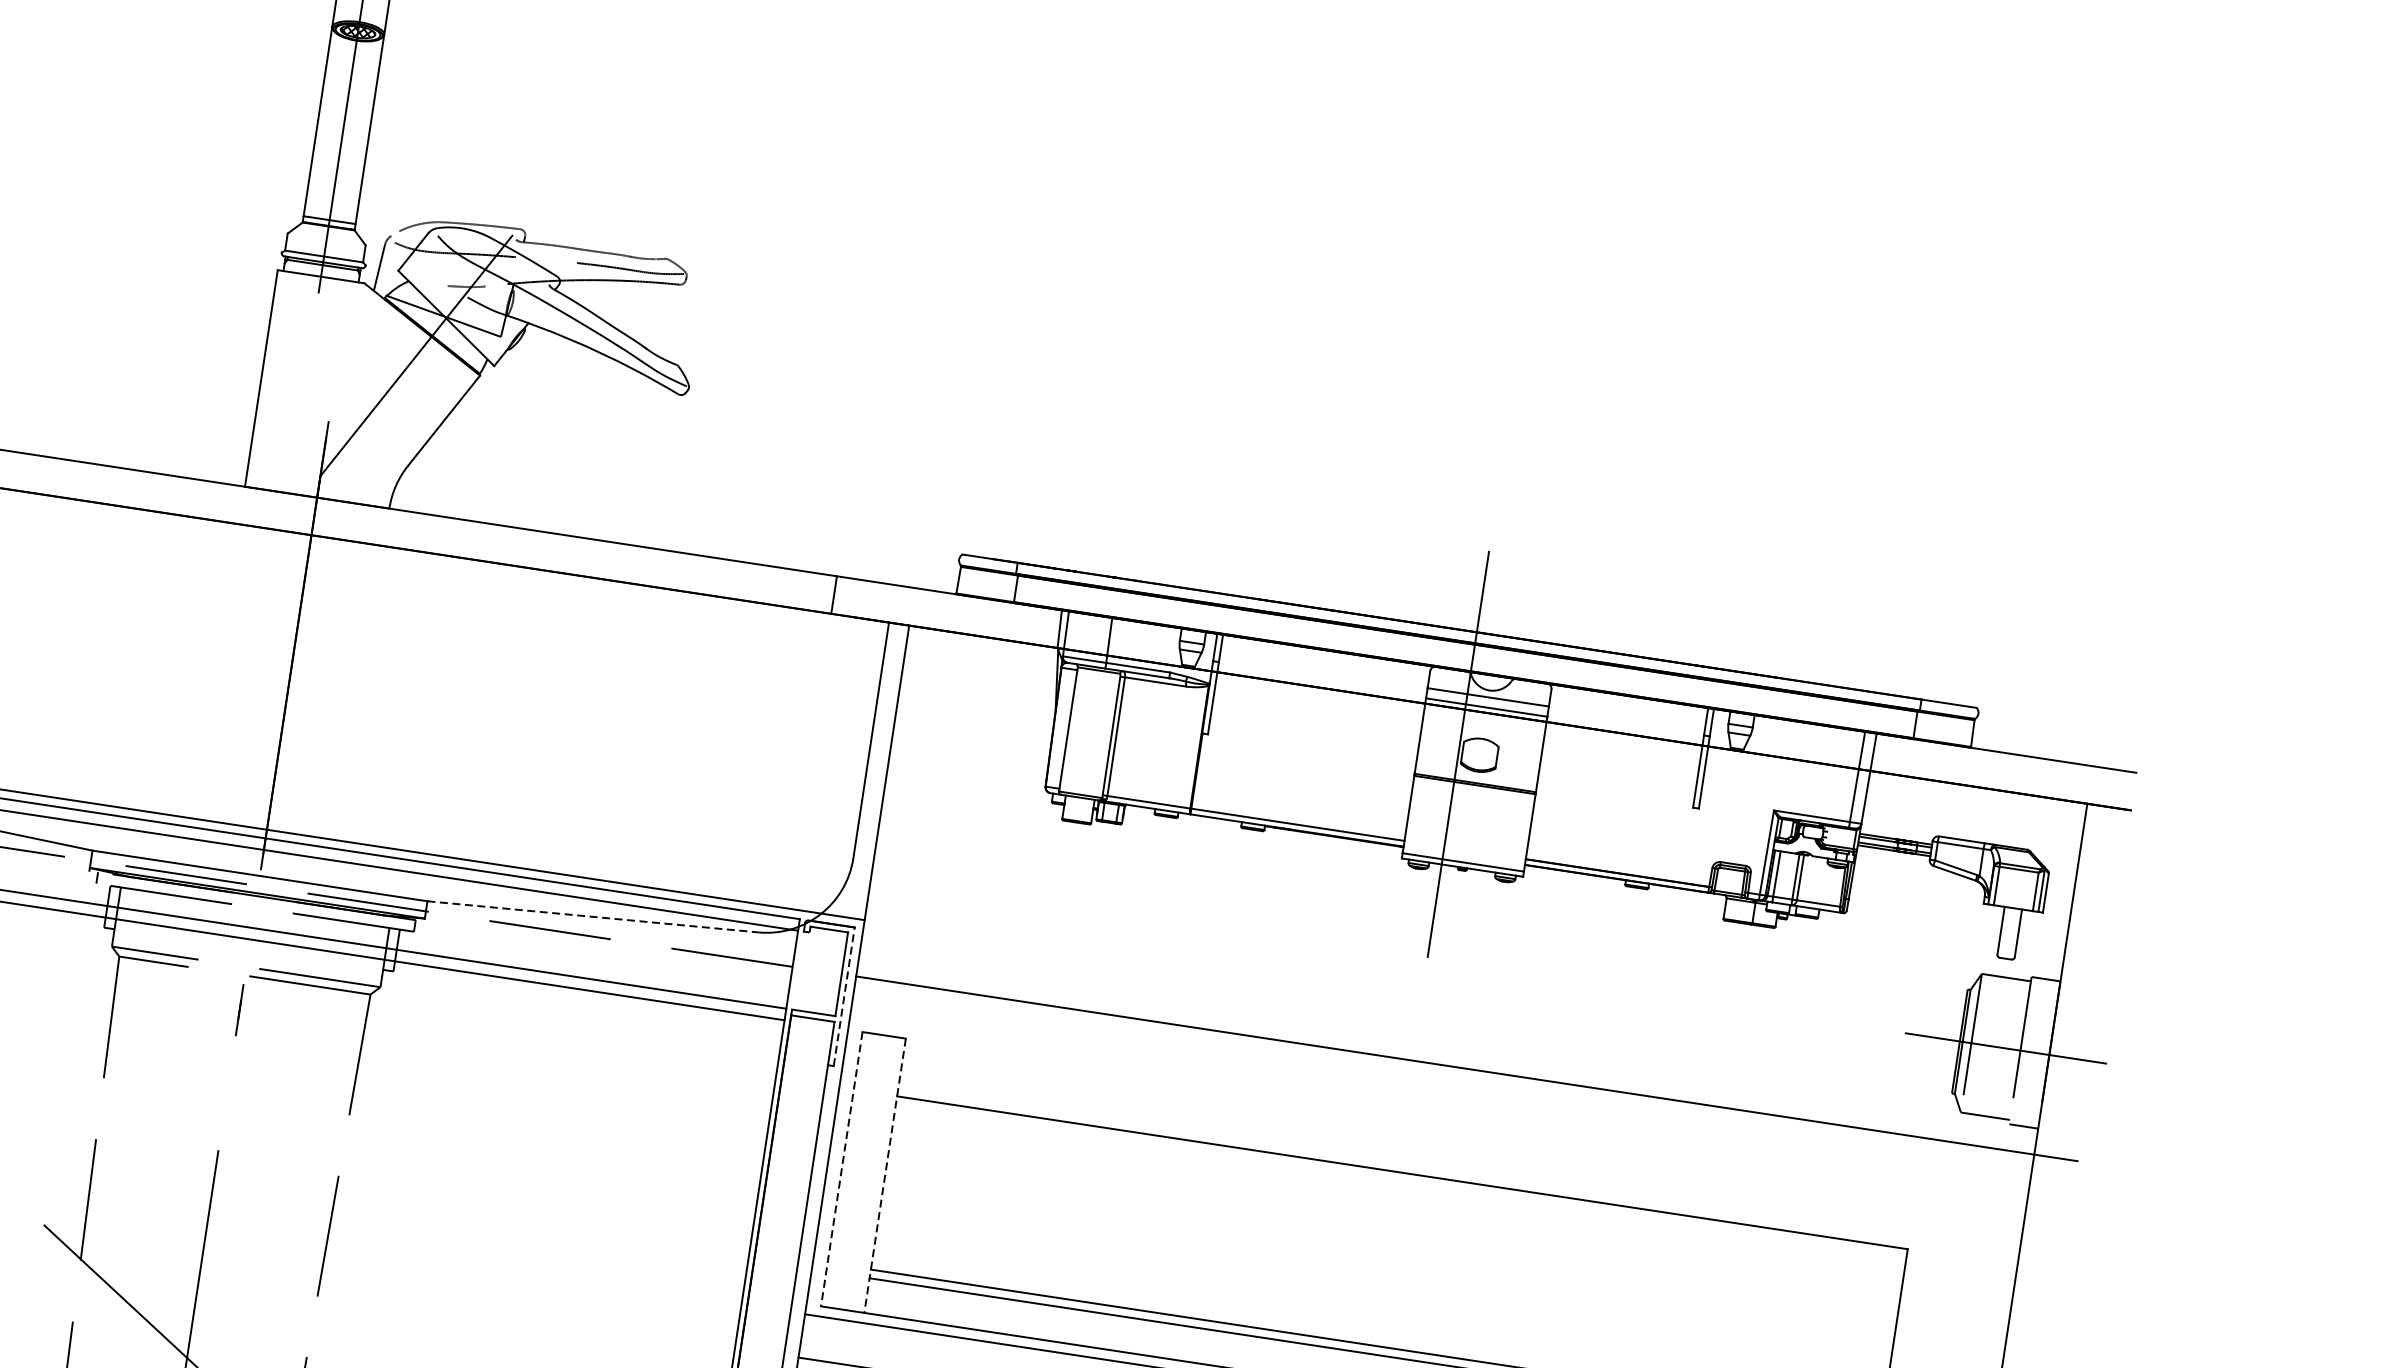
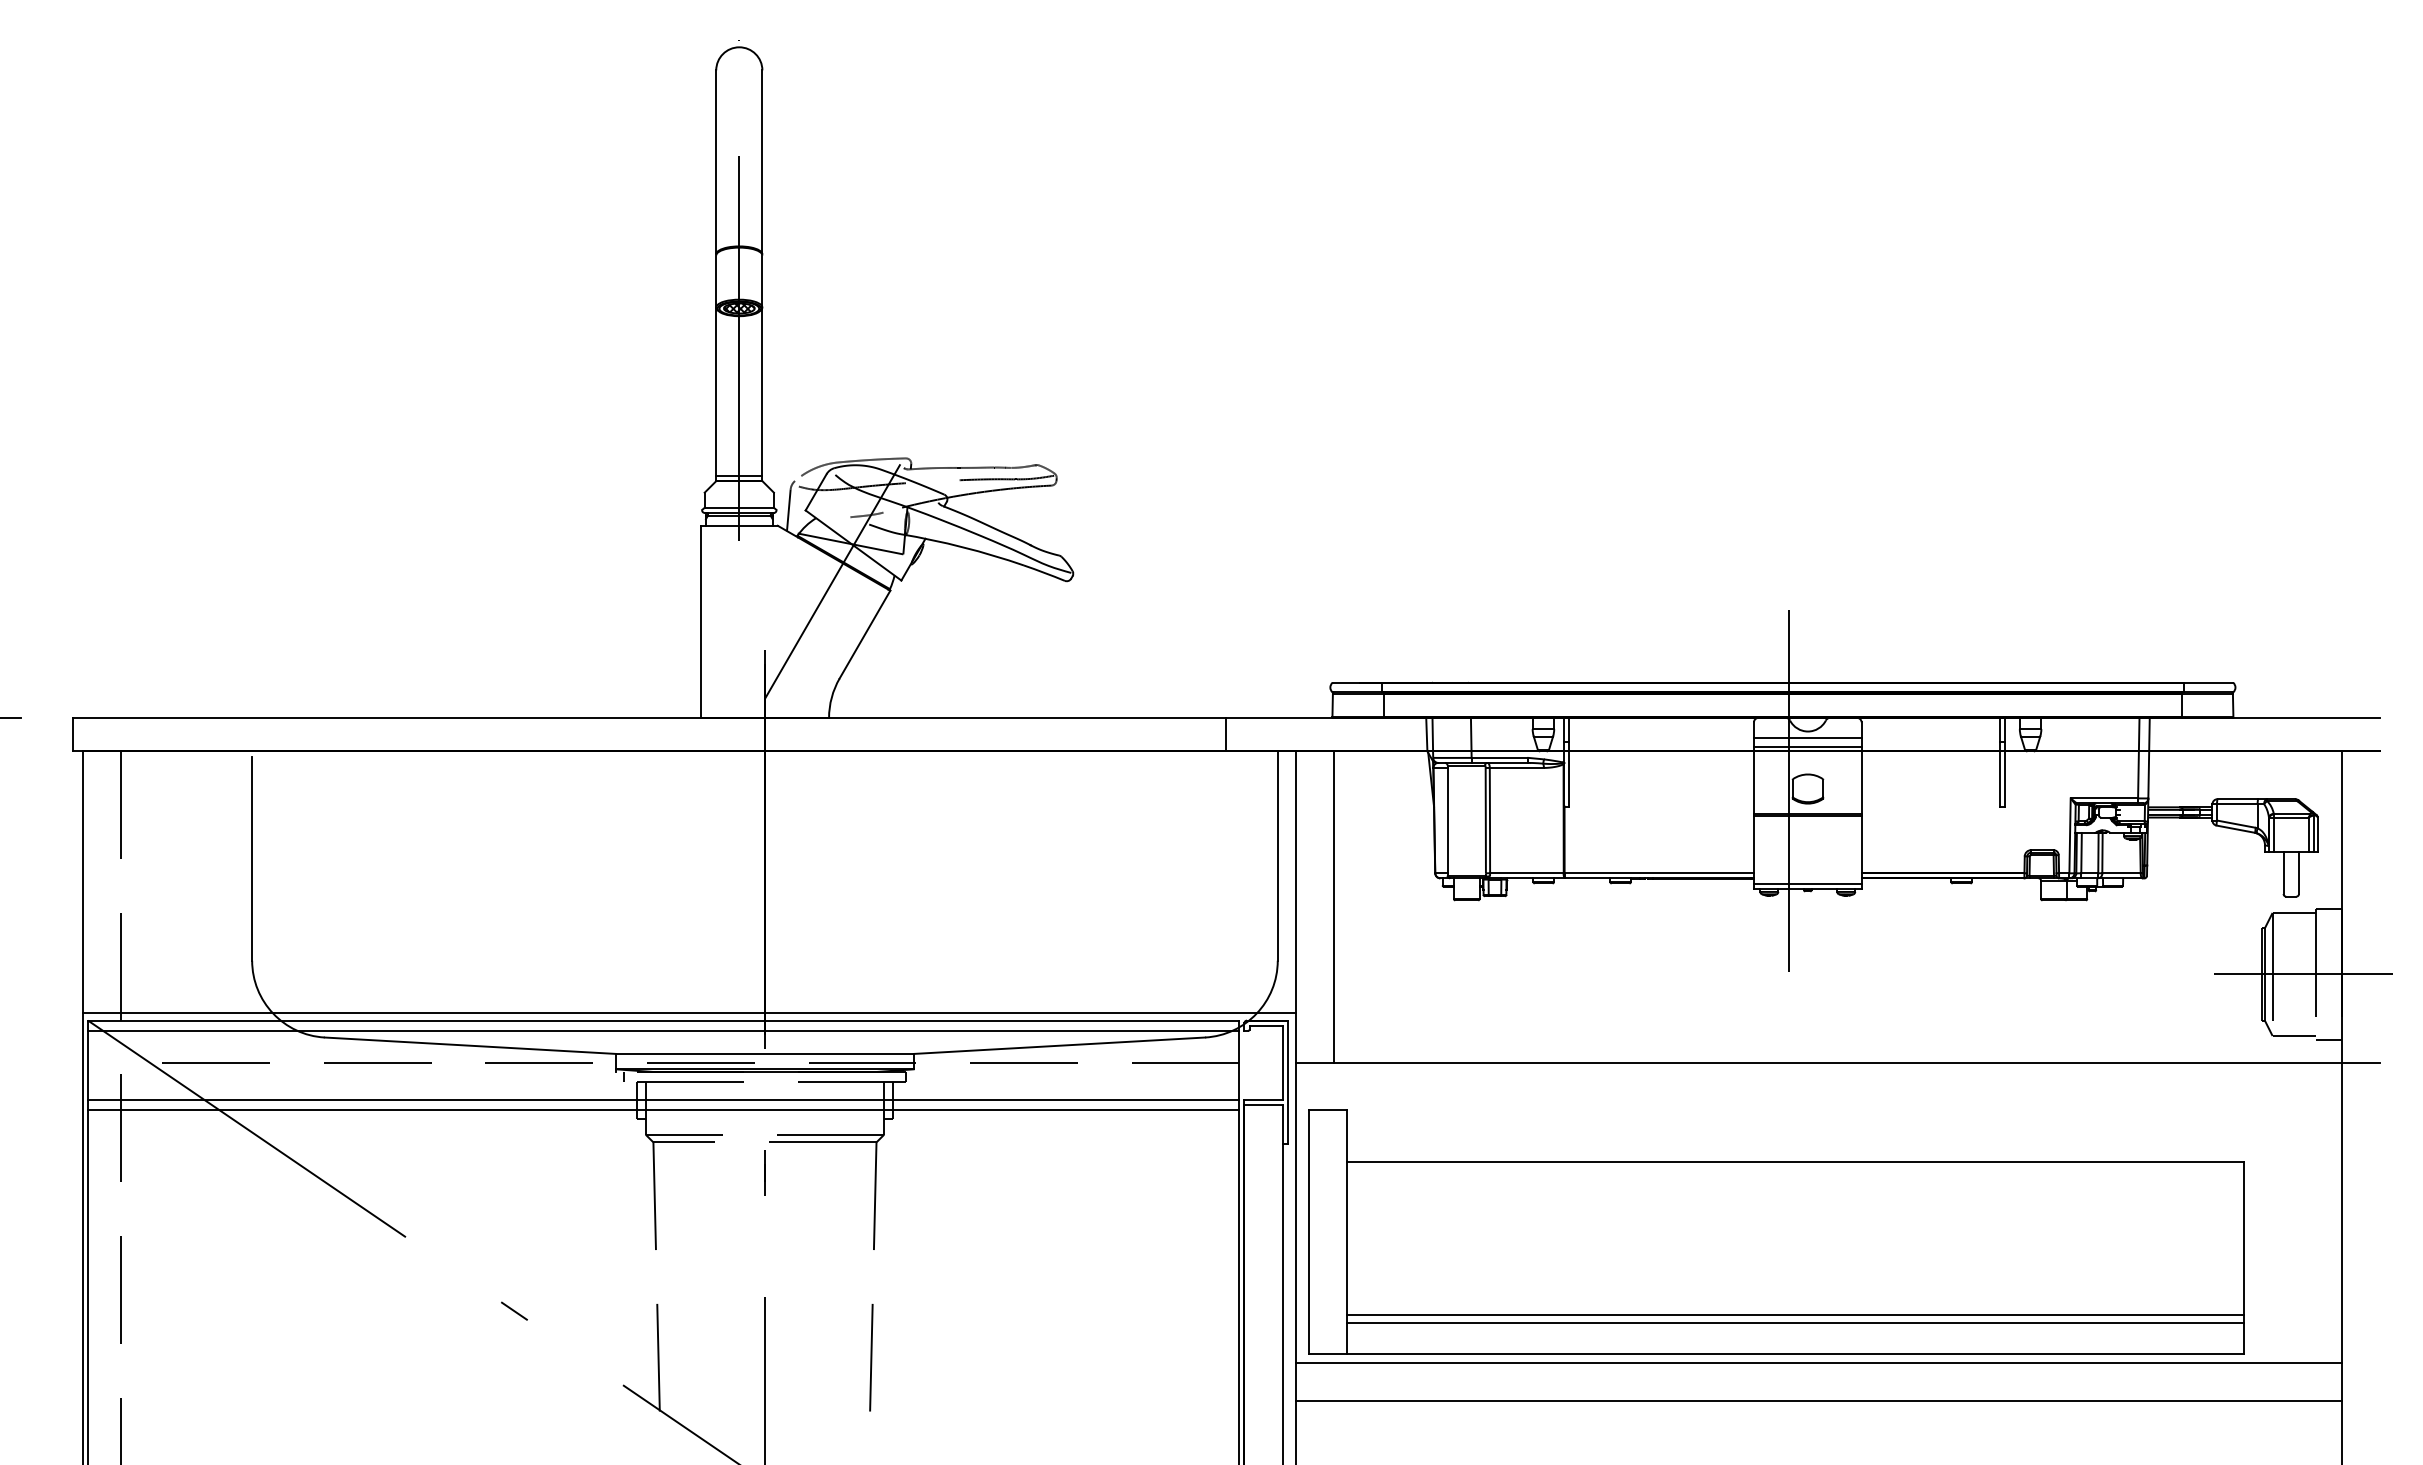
line: (926, 806) -> (1334, 906), added
line: (593, 916) -> (1059, 1045), dashed -> solid
line: (844, 997) -> (1288, 1082), dashed -> solid
line: (841, 1169) -> (1308, 1232), dashed -> solid
line: (884, 1176) -> (1346, 1232), dashed -> solid

